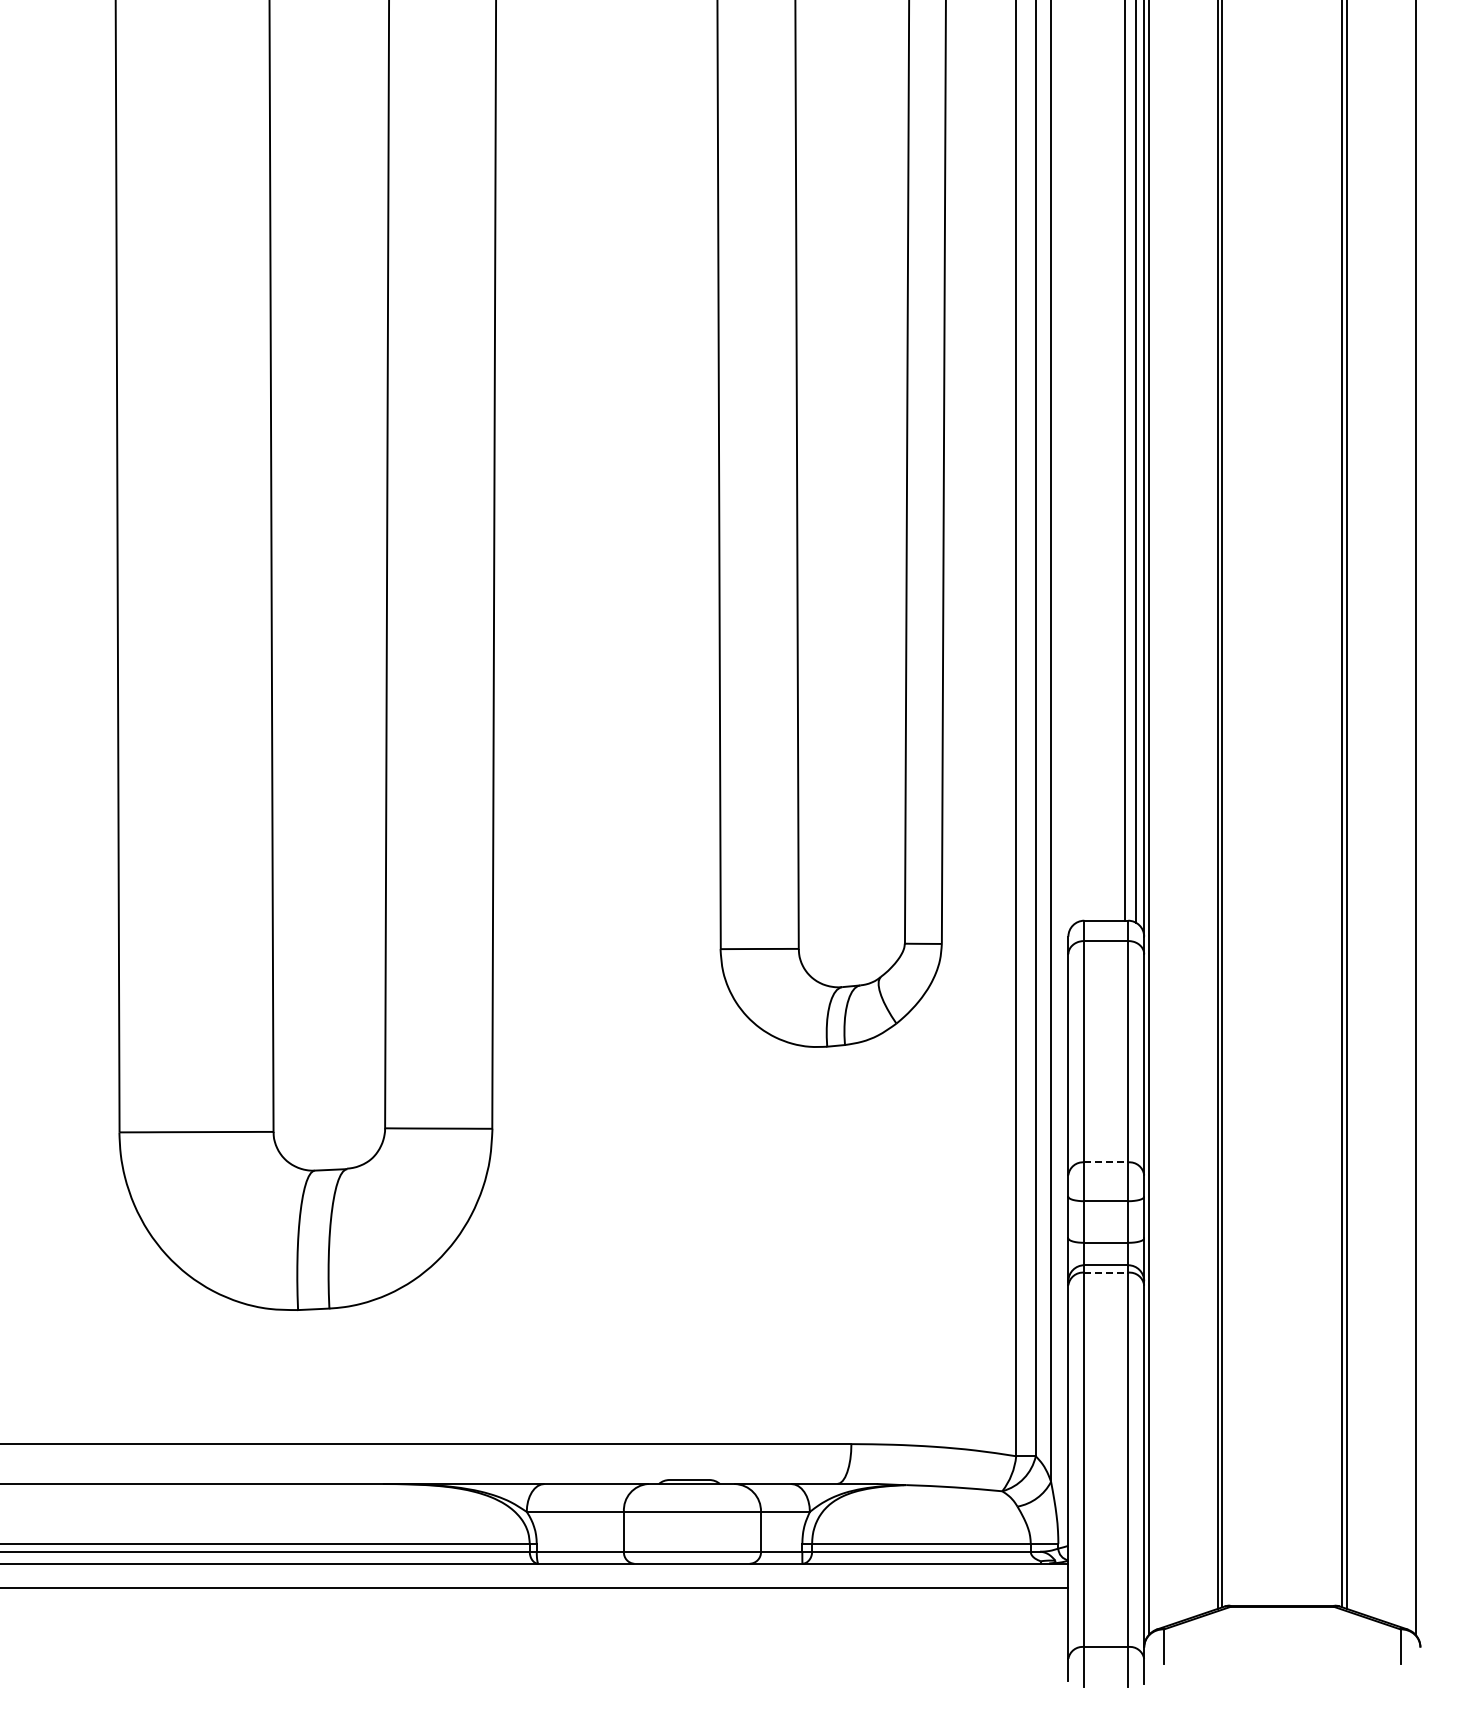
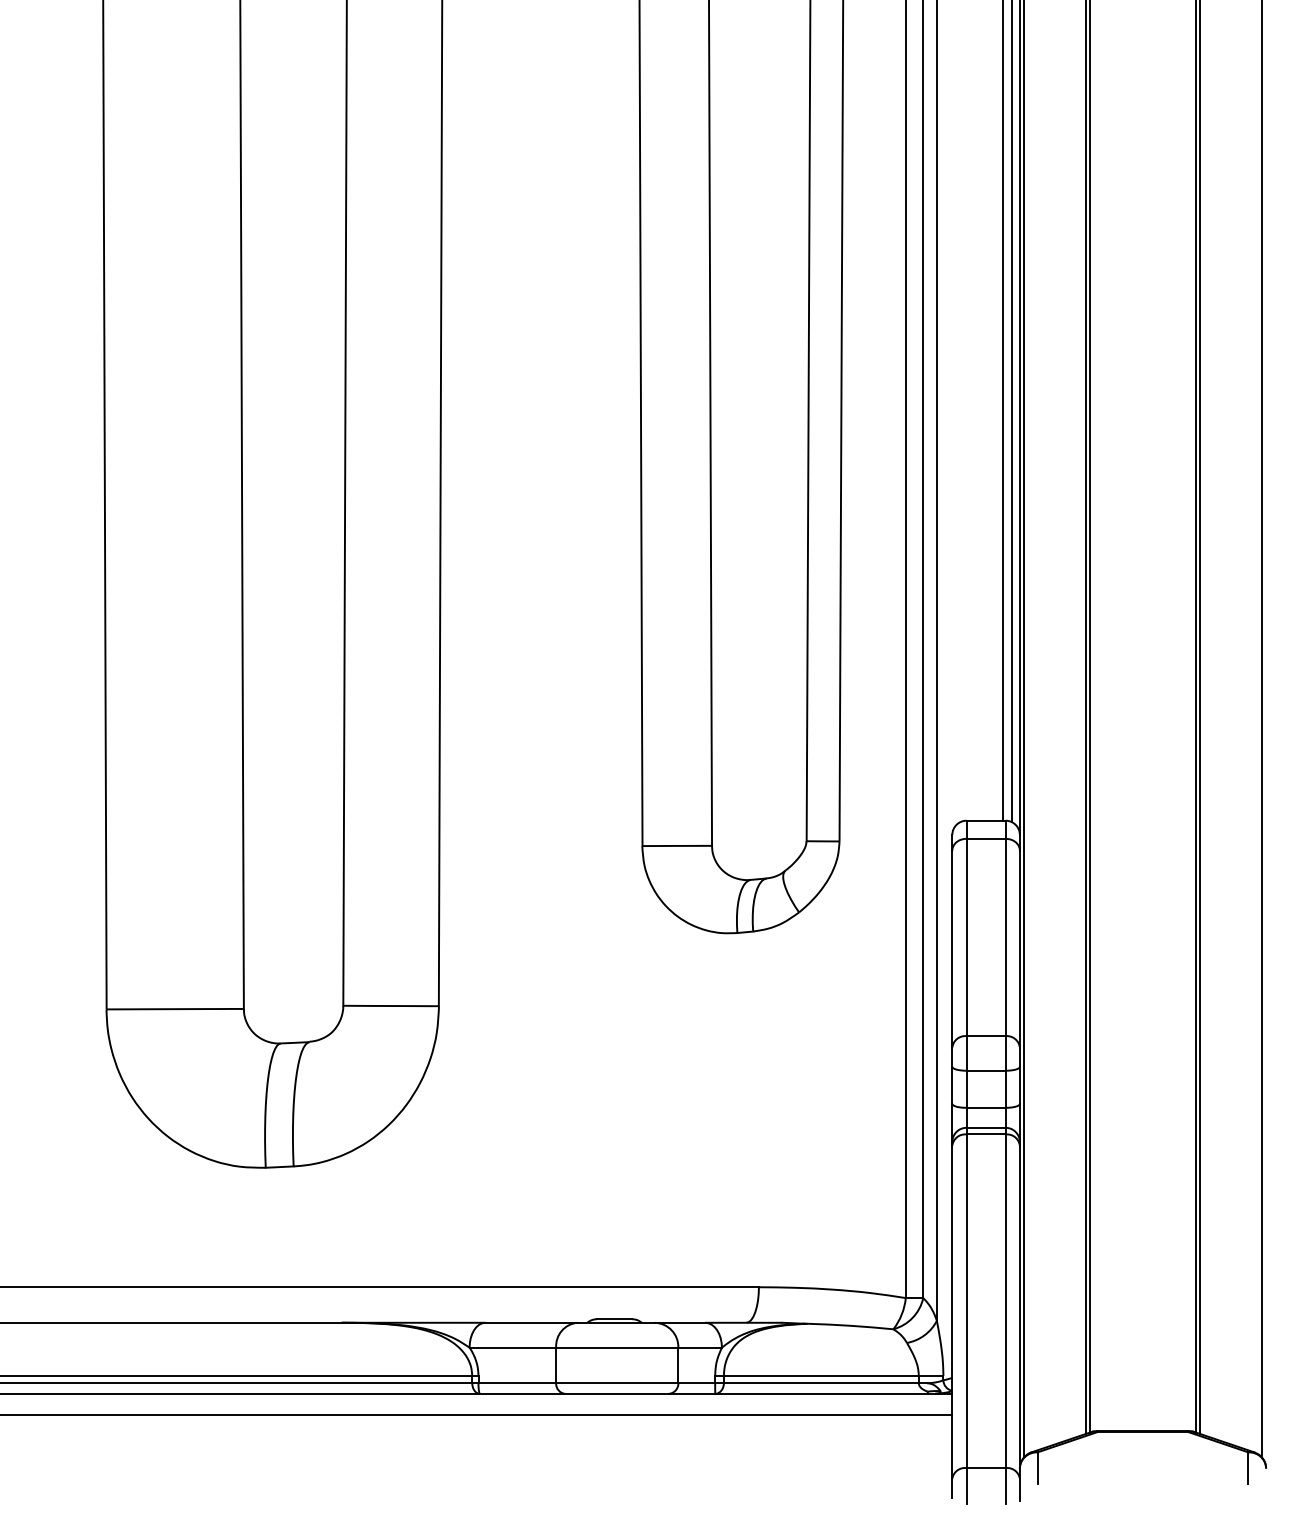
line: (1106, 1162) -> (986, 1036), dashed -> solid
line: (1106, 1272) -> (986, 1134), dashed -> solid

